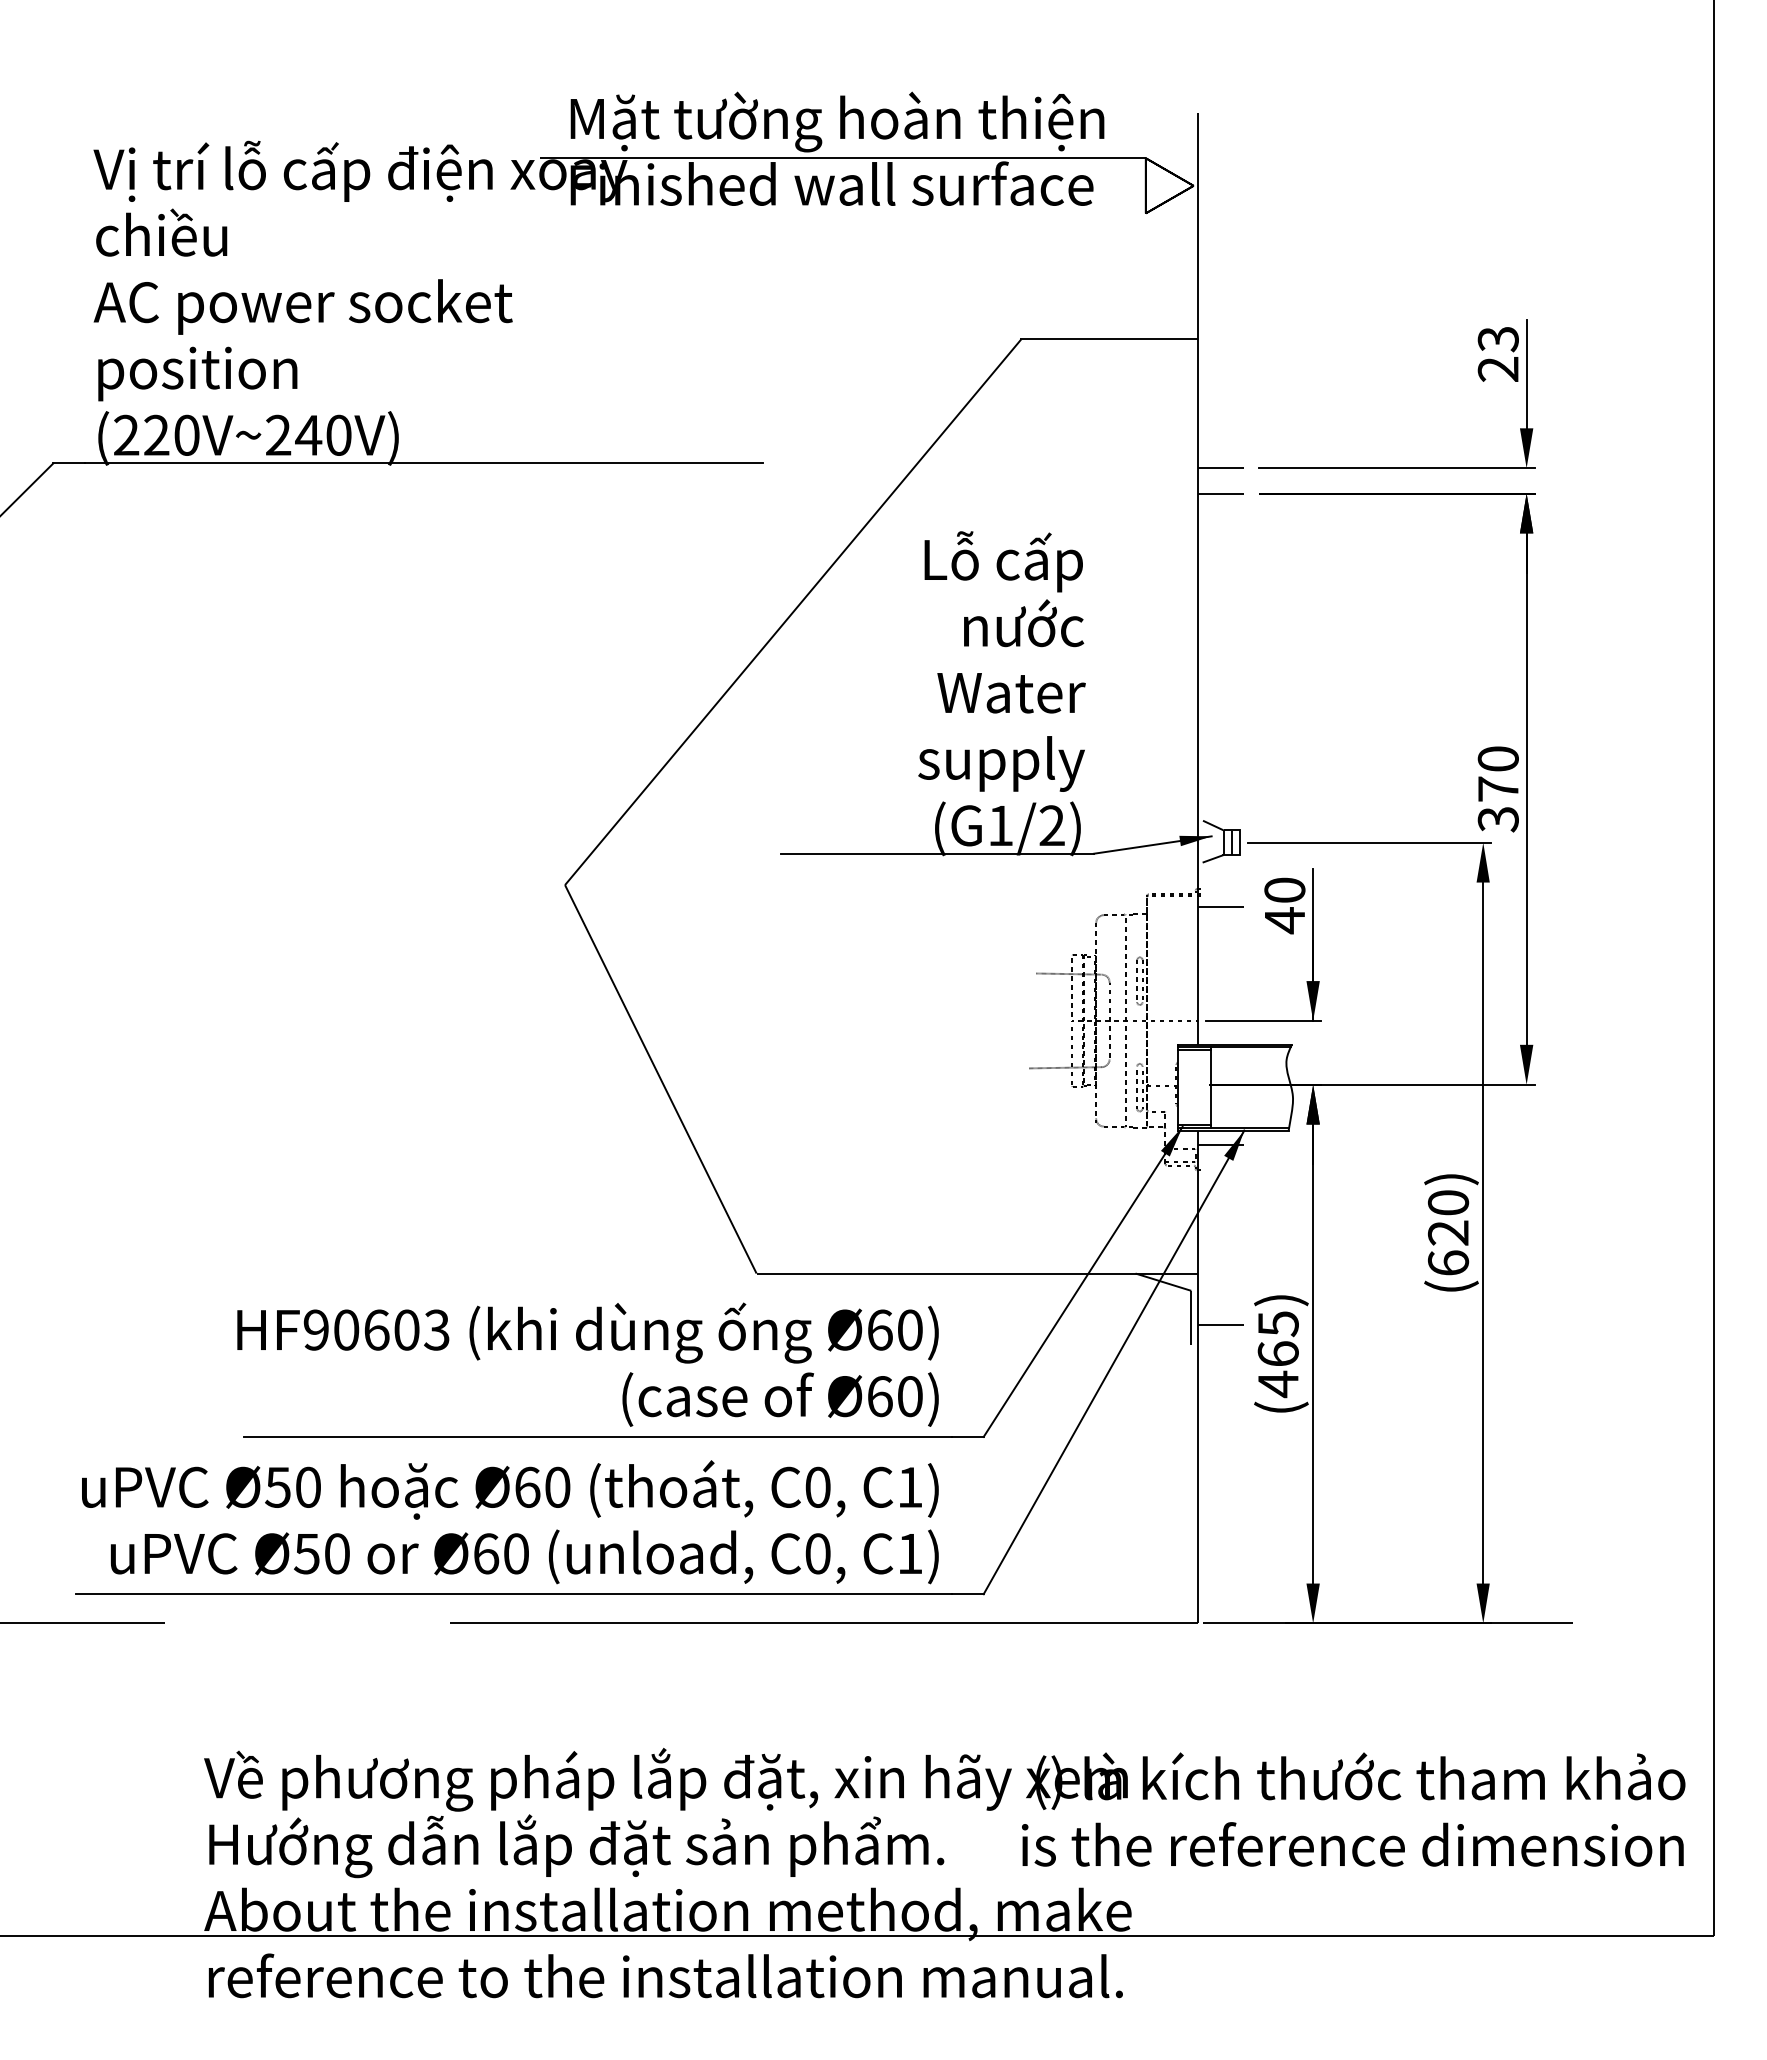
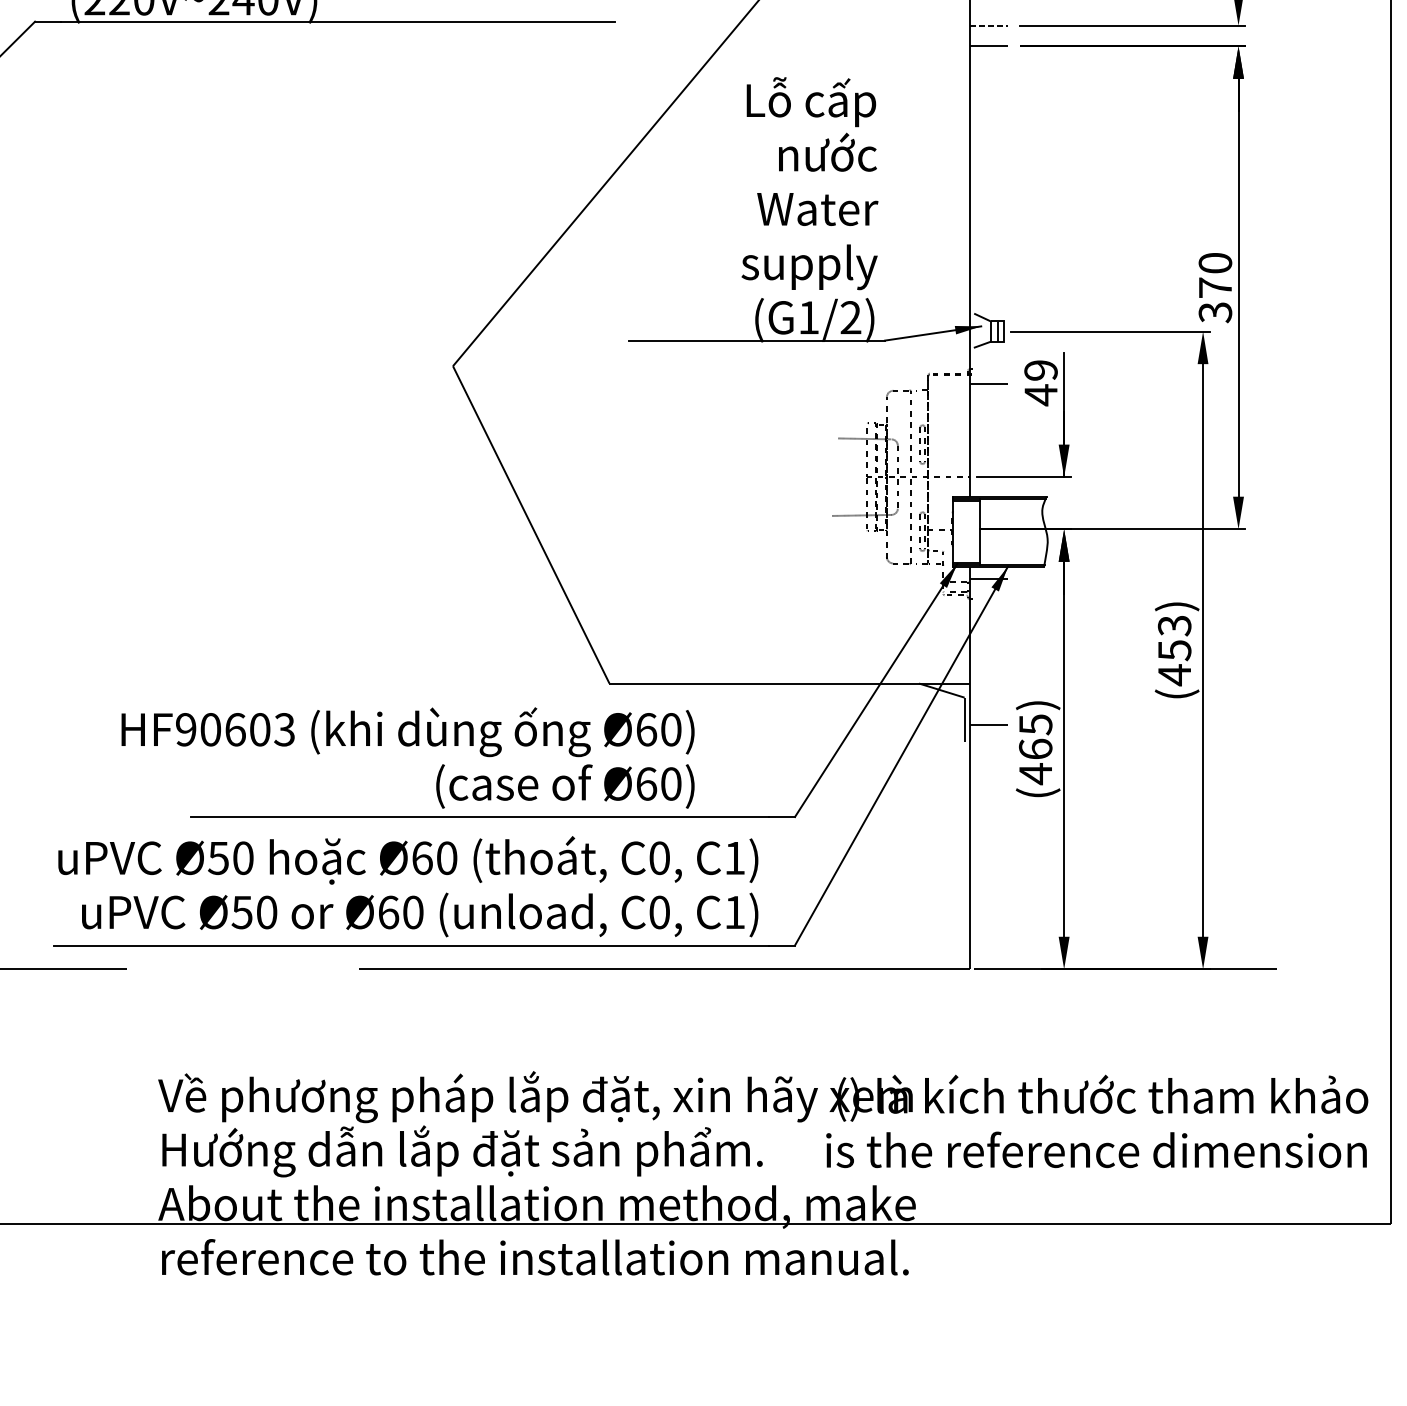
line: (1221, 468) -> (989, 25), solid -> dashed
text: (1284, 889) -> (1040, 369), 40 -> 49
text: (1448, 1233) -> (1174, 650), (620) -> (453)
text: (587, 1364) -> (407, 757), moved

